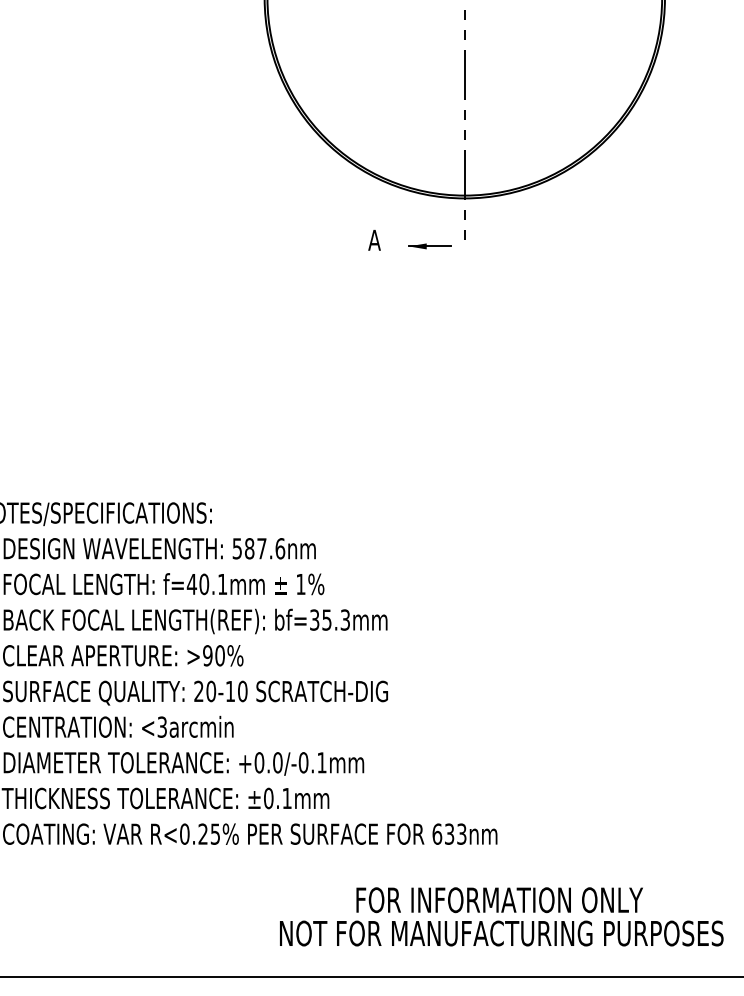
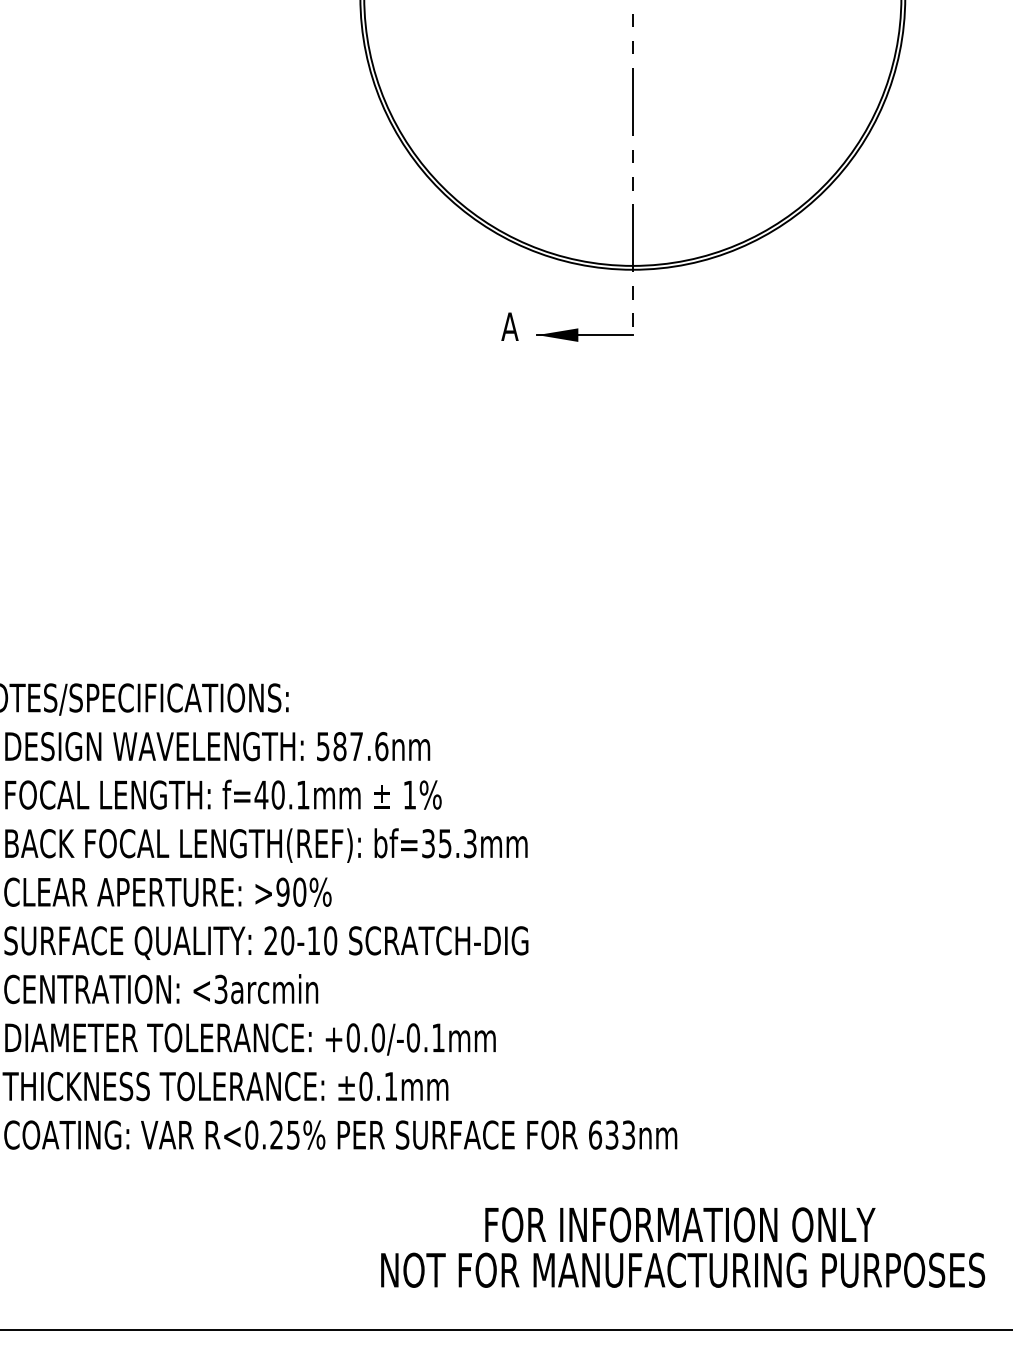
part: (429, 245) -> (584, 334), size x1.67

